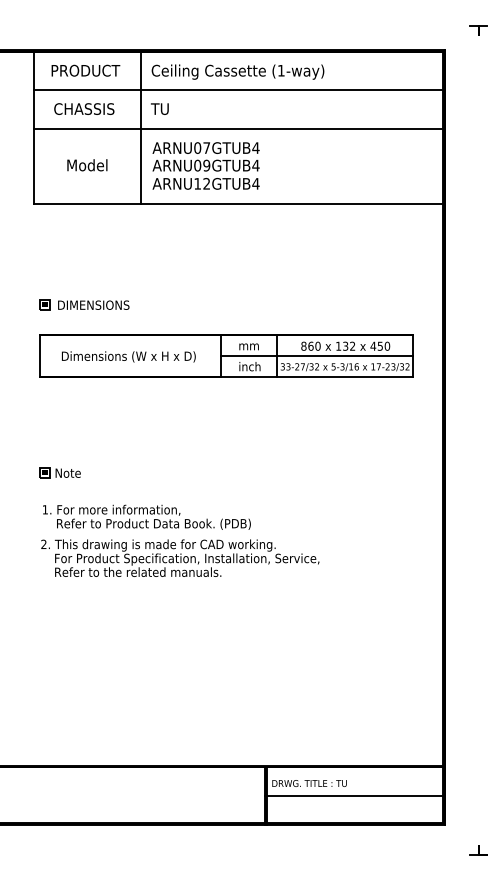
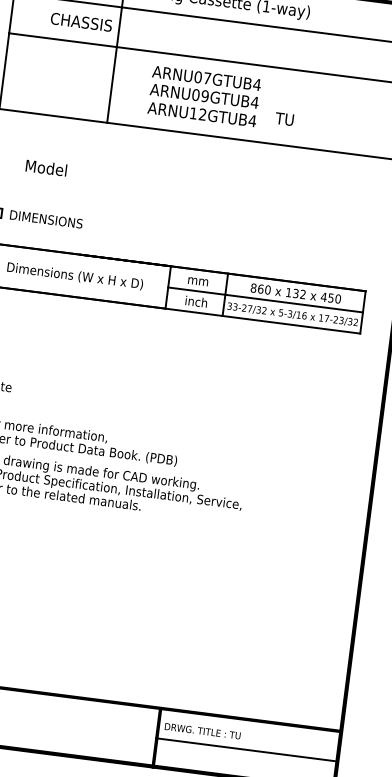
text: (84, 108) -> (81, 21), moved
text: (159, 108) -> (284, 118), moved
text: (87, 165) -> (46, 168), moved
text: (205, 165) -> (203, 95), moved

